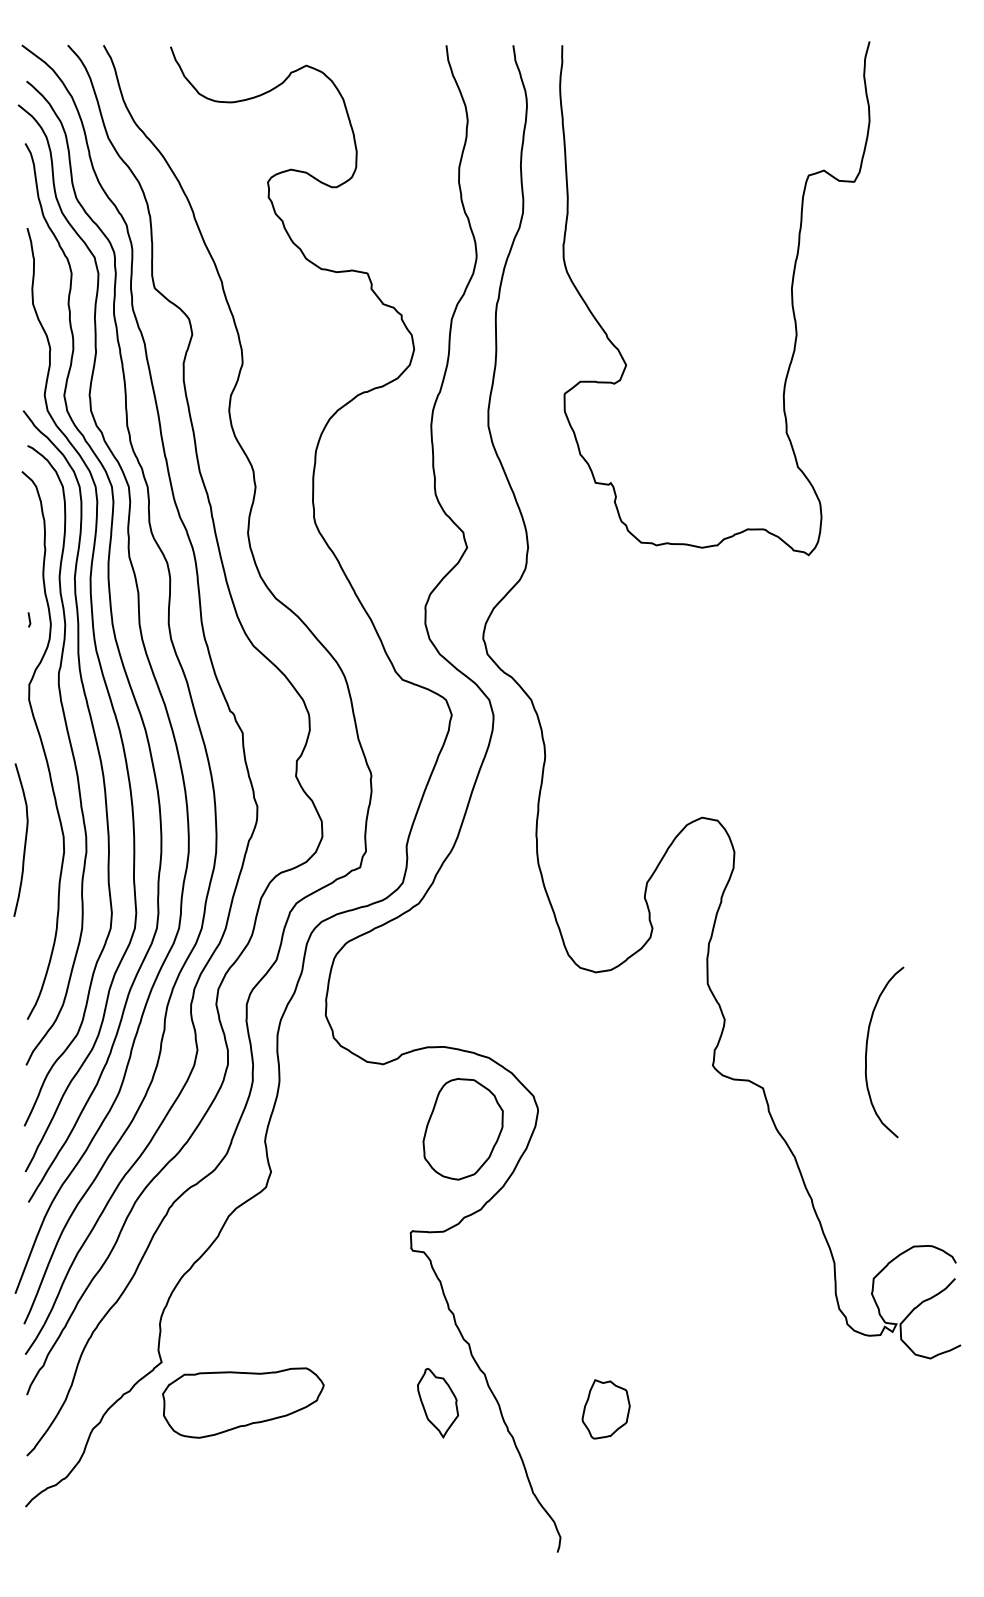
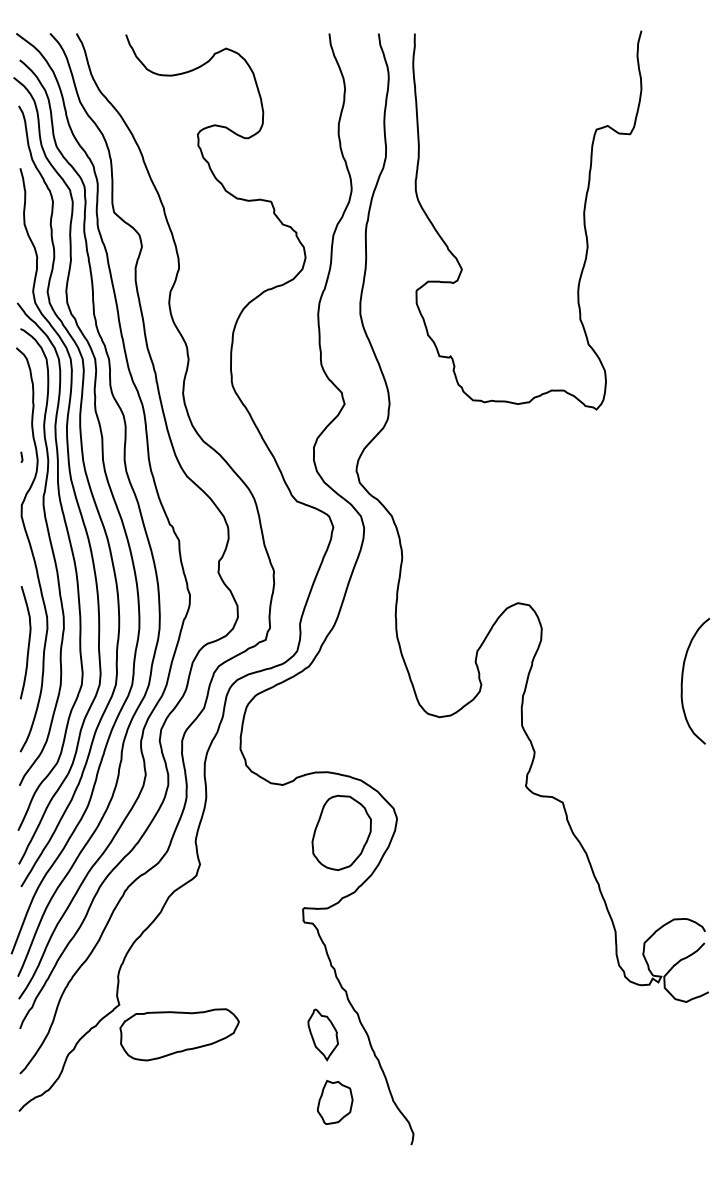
curve: (24, 839) -> (28, 642), moved
curve: (868, 1048) -> (683, 678), moved
part: (605, 1409) -> (334, 1102), moved

